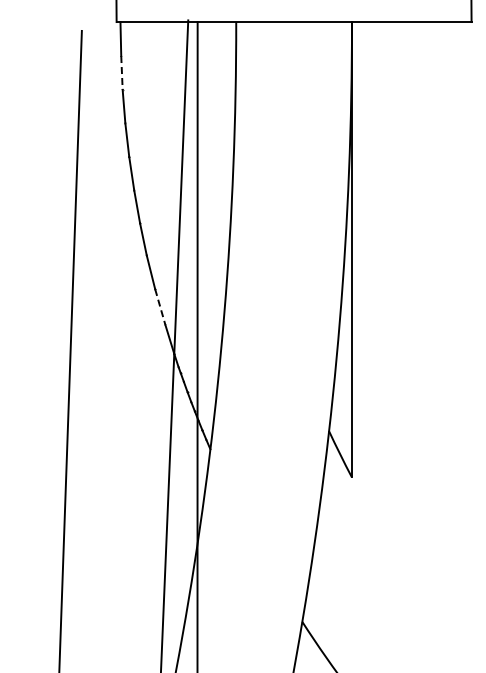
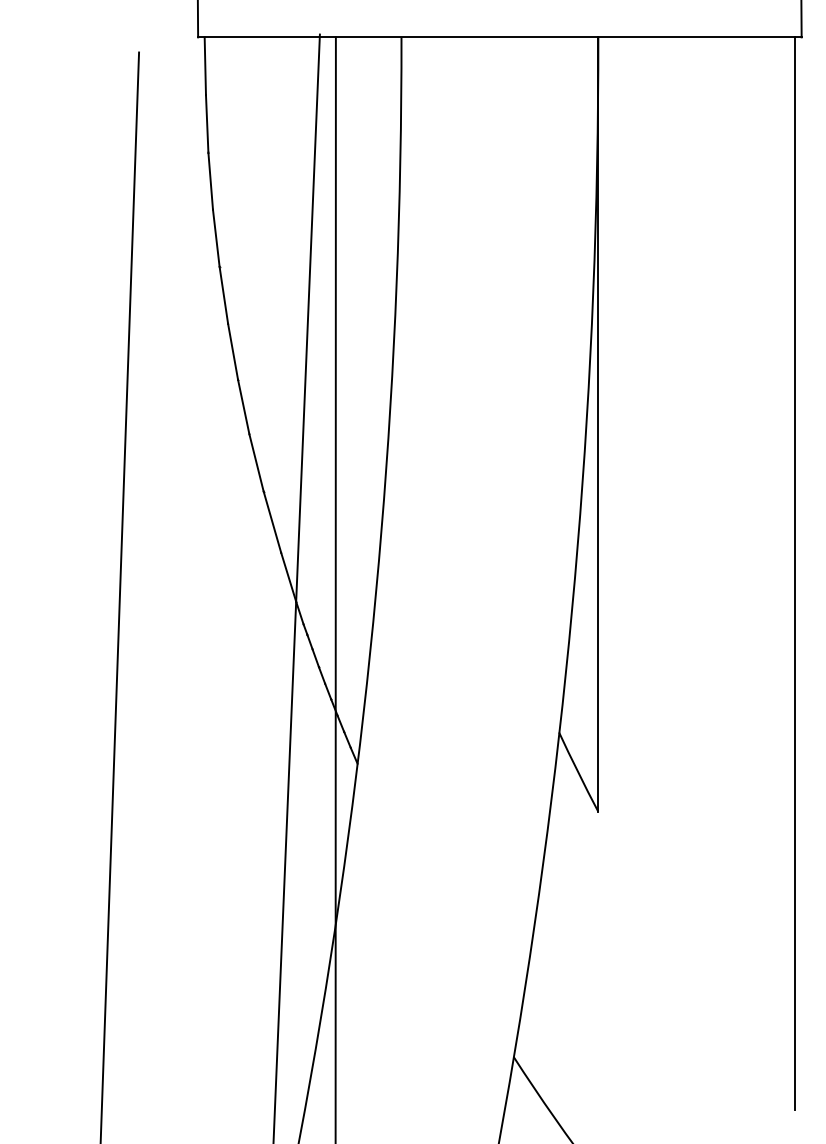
line: (121, 72) -> (206, 123), dashed -> solid
line: (160, 307) -> (272, 522), dashed -> solid
line: (467, 337) -> (794, 573), added

